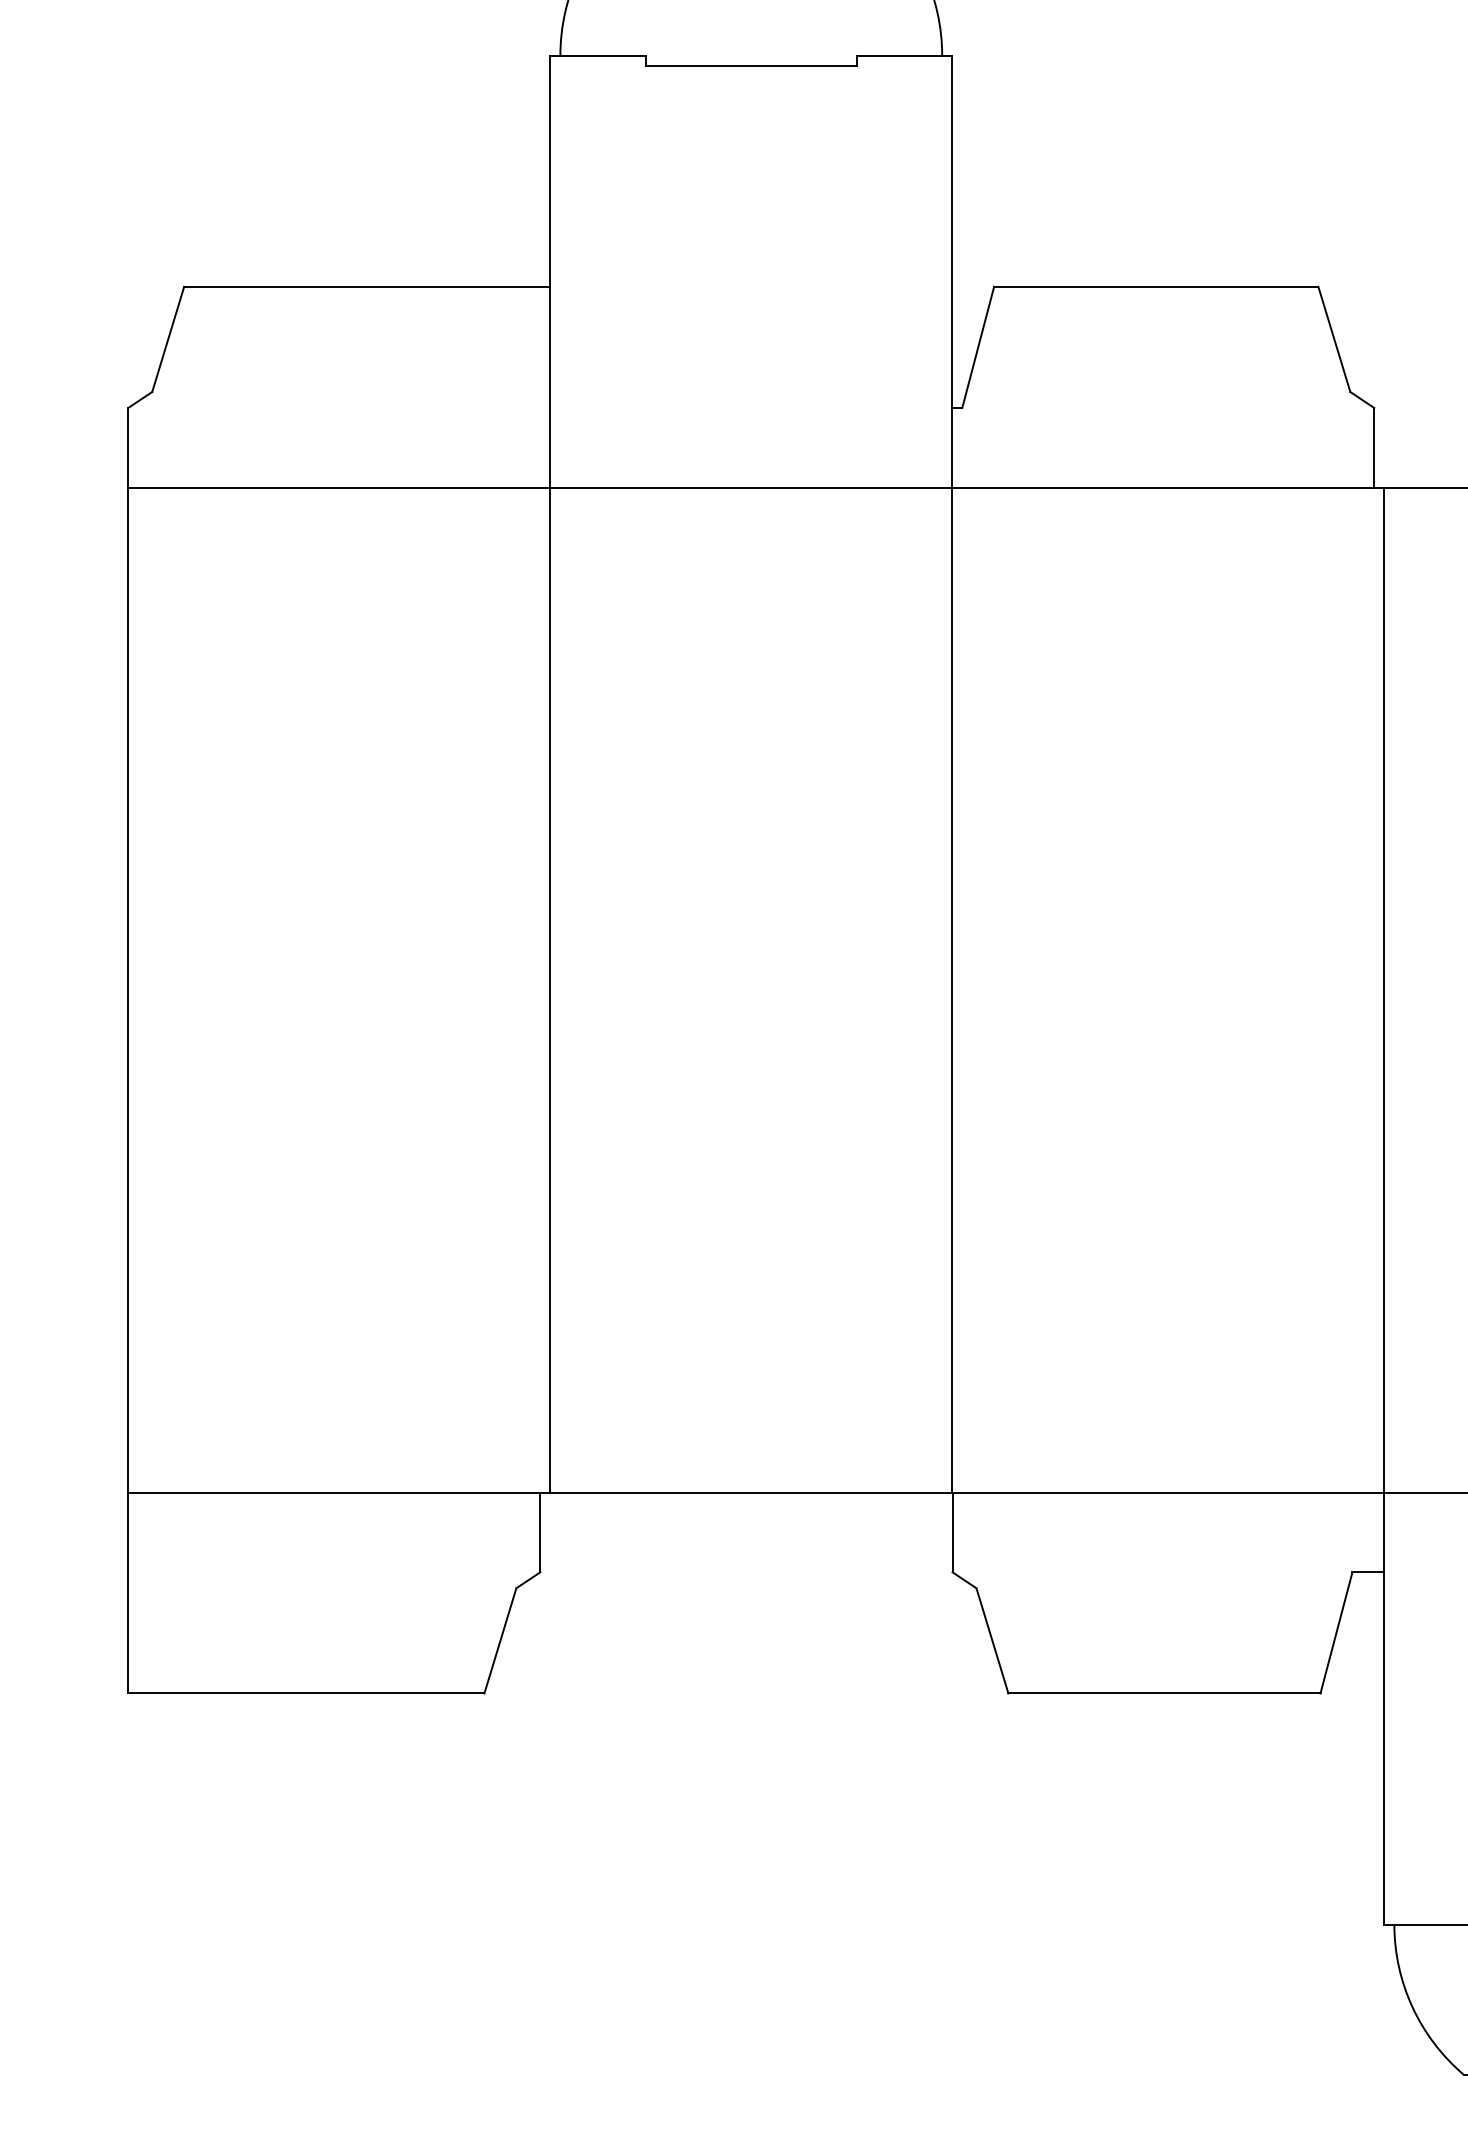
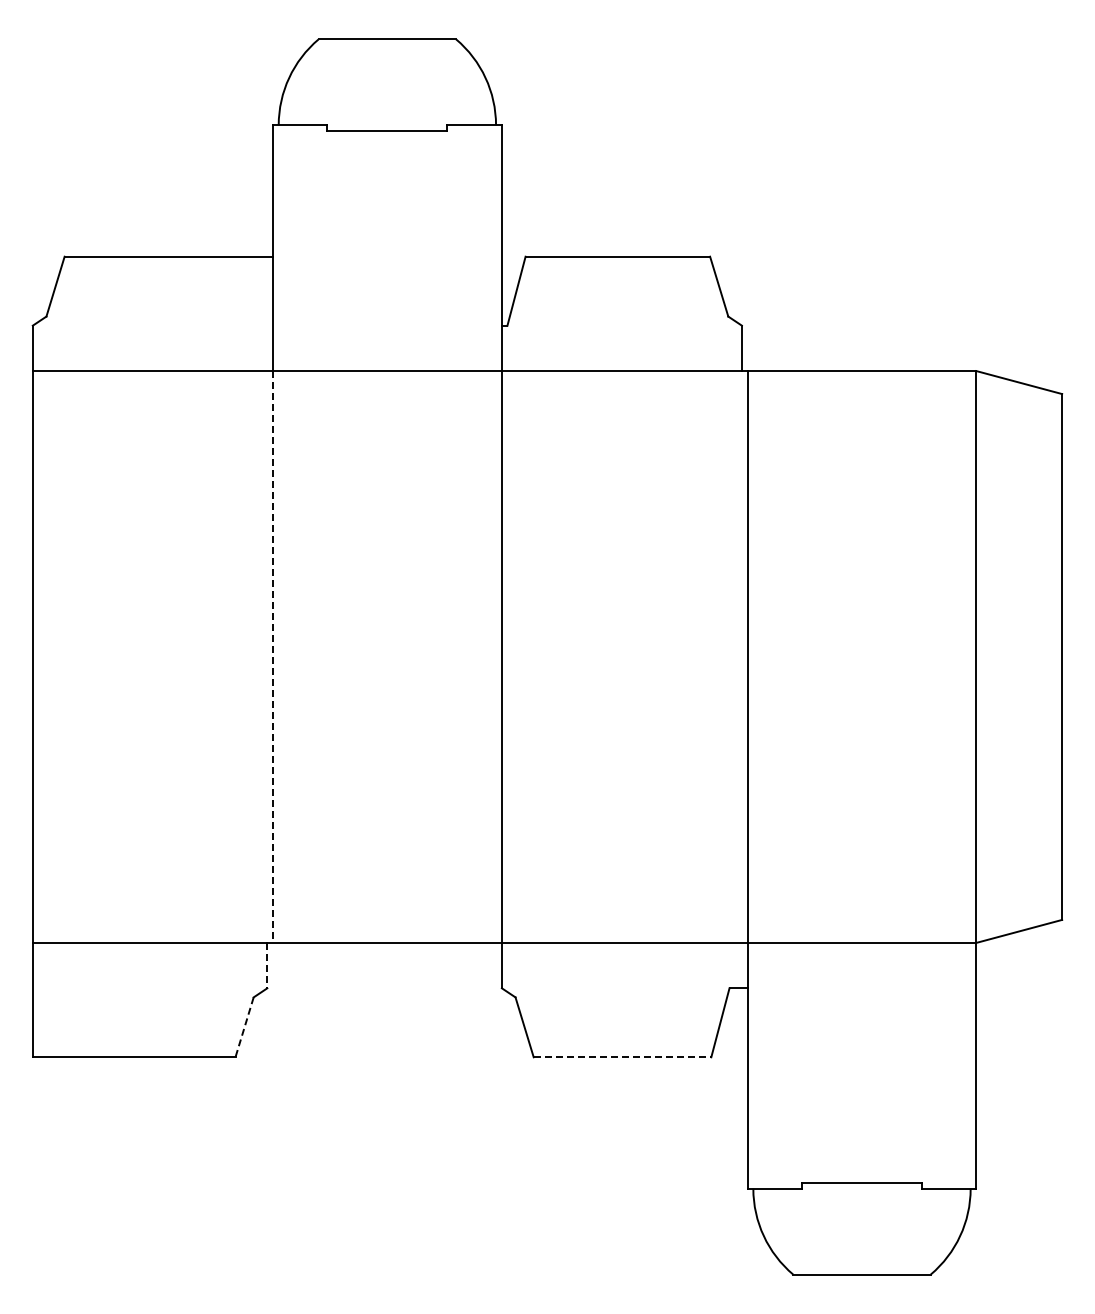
line: (551, 991) -> (273, 657), solid -> dashed
line: (540, 1532) -> (267, 965), solid -> dashed
line: (500, 1641) -> (244, 1027), solid -> dashed
line: (1164, 1693) -> (622, 1057), solid -> dashed

